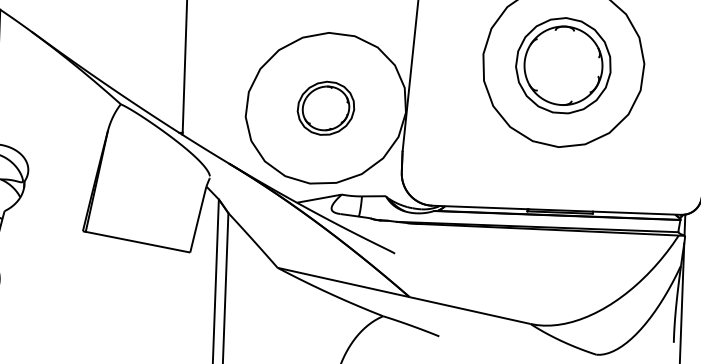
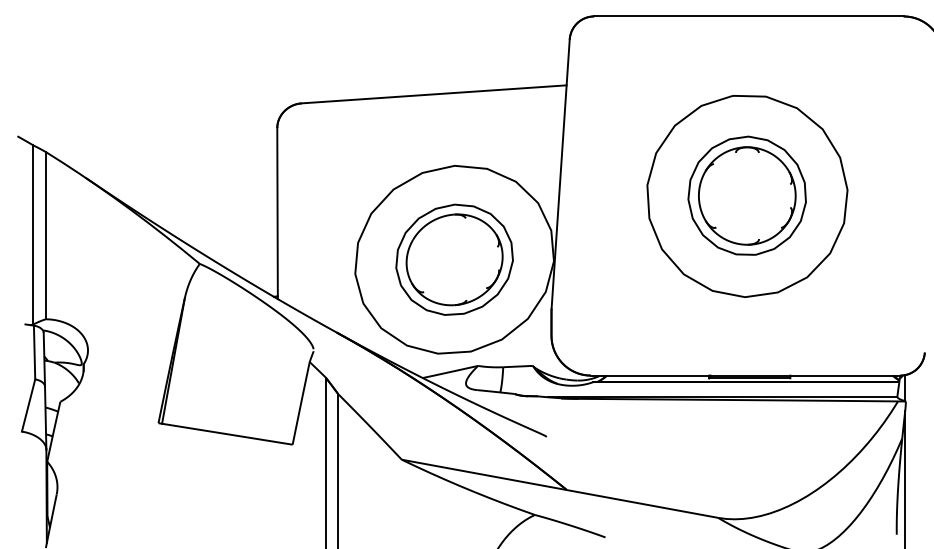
part: (325, 108) -> (454, 259), size x1.67

